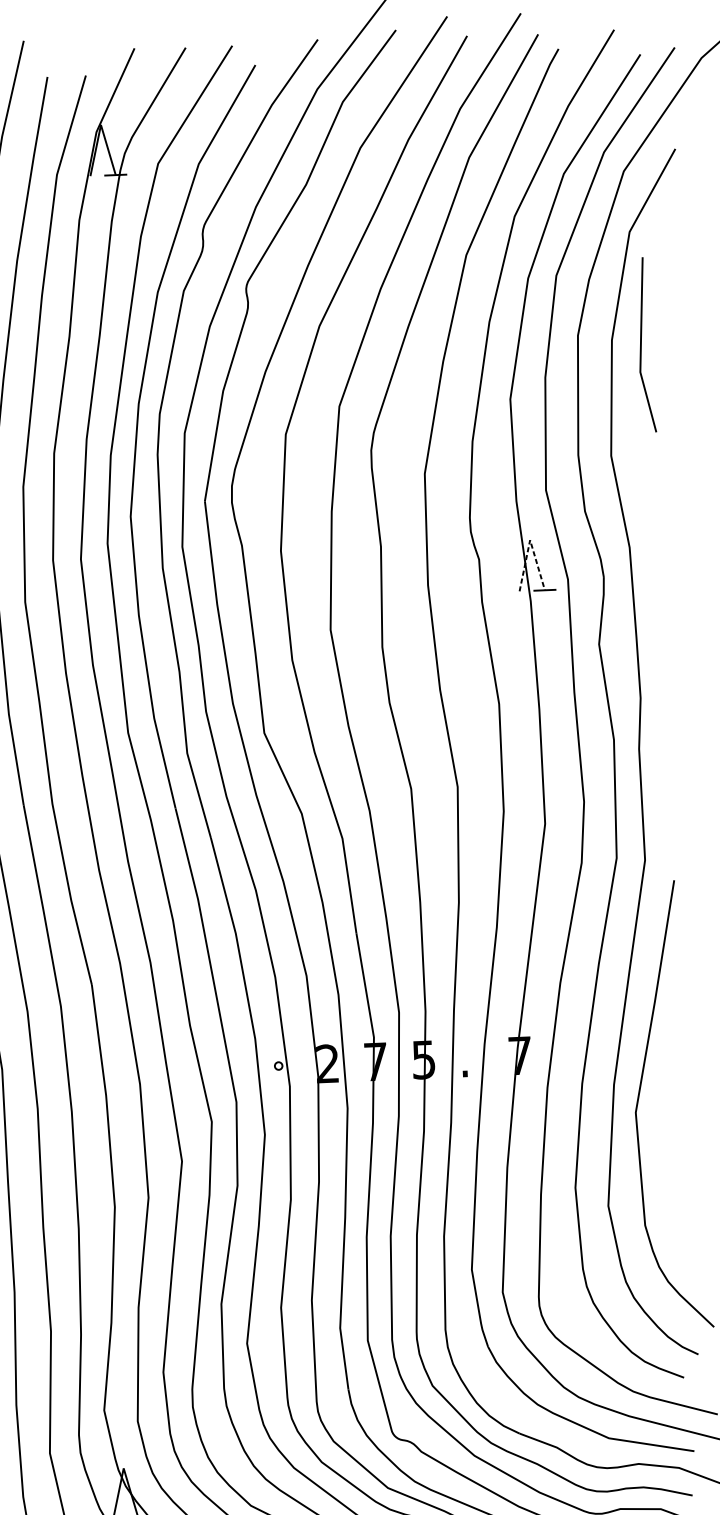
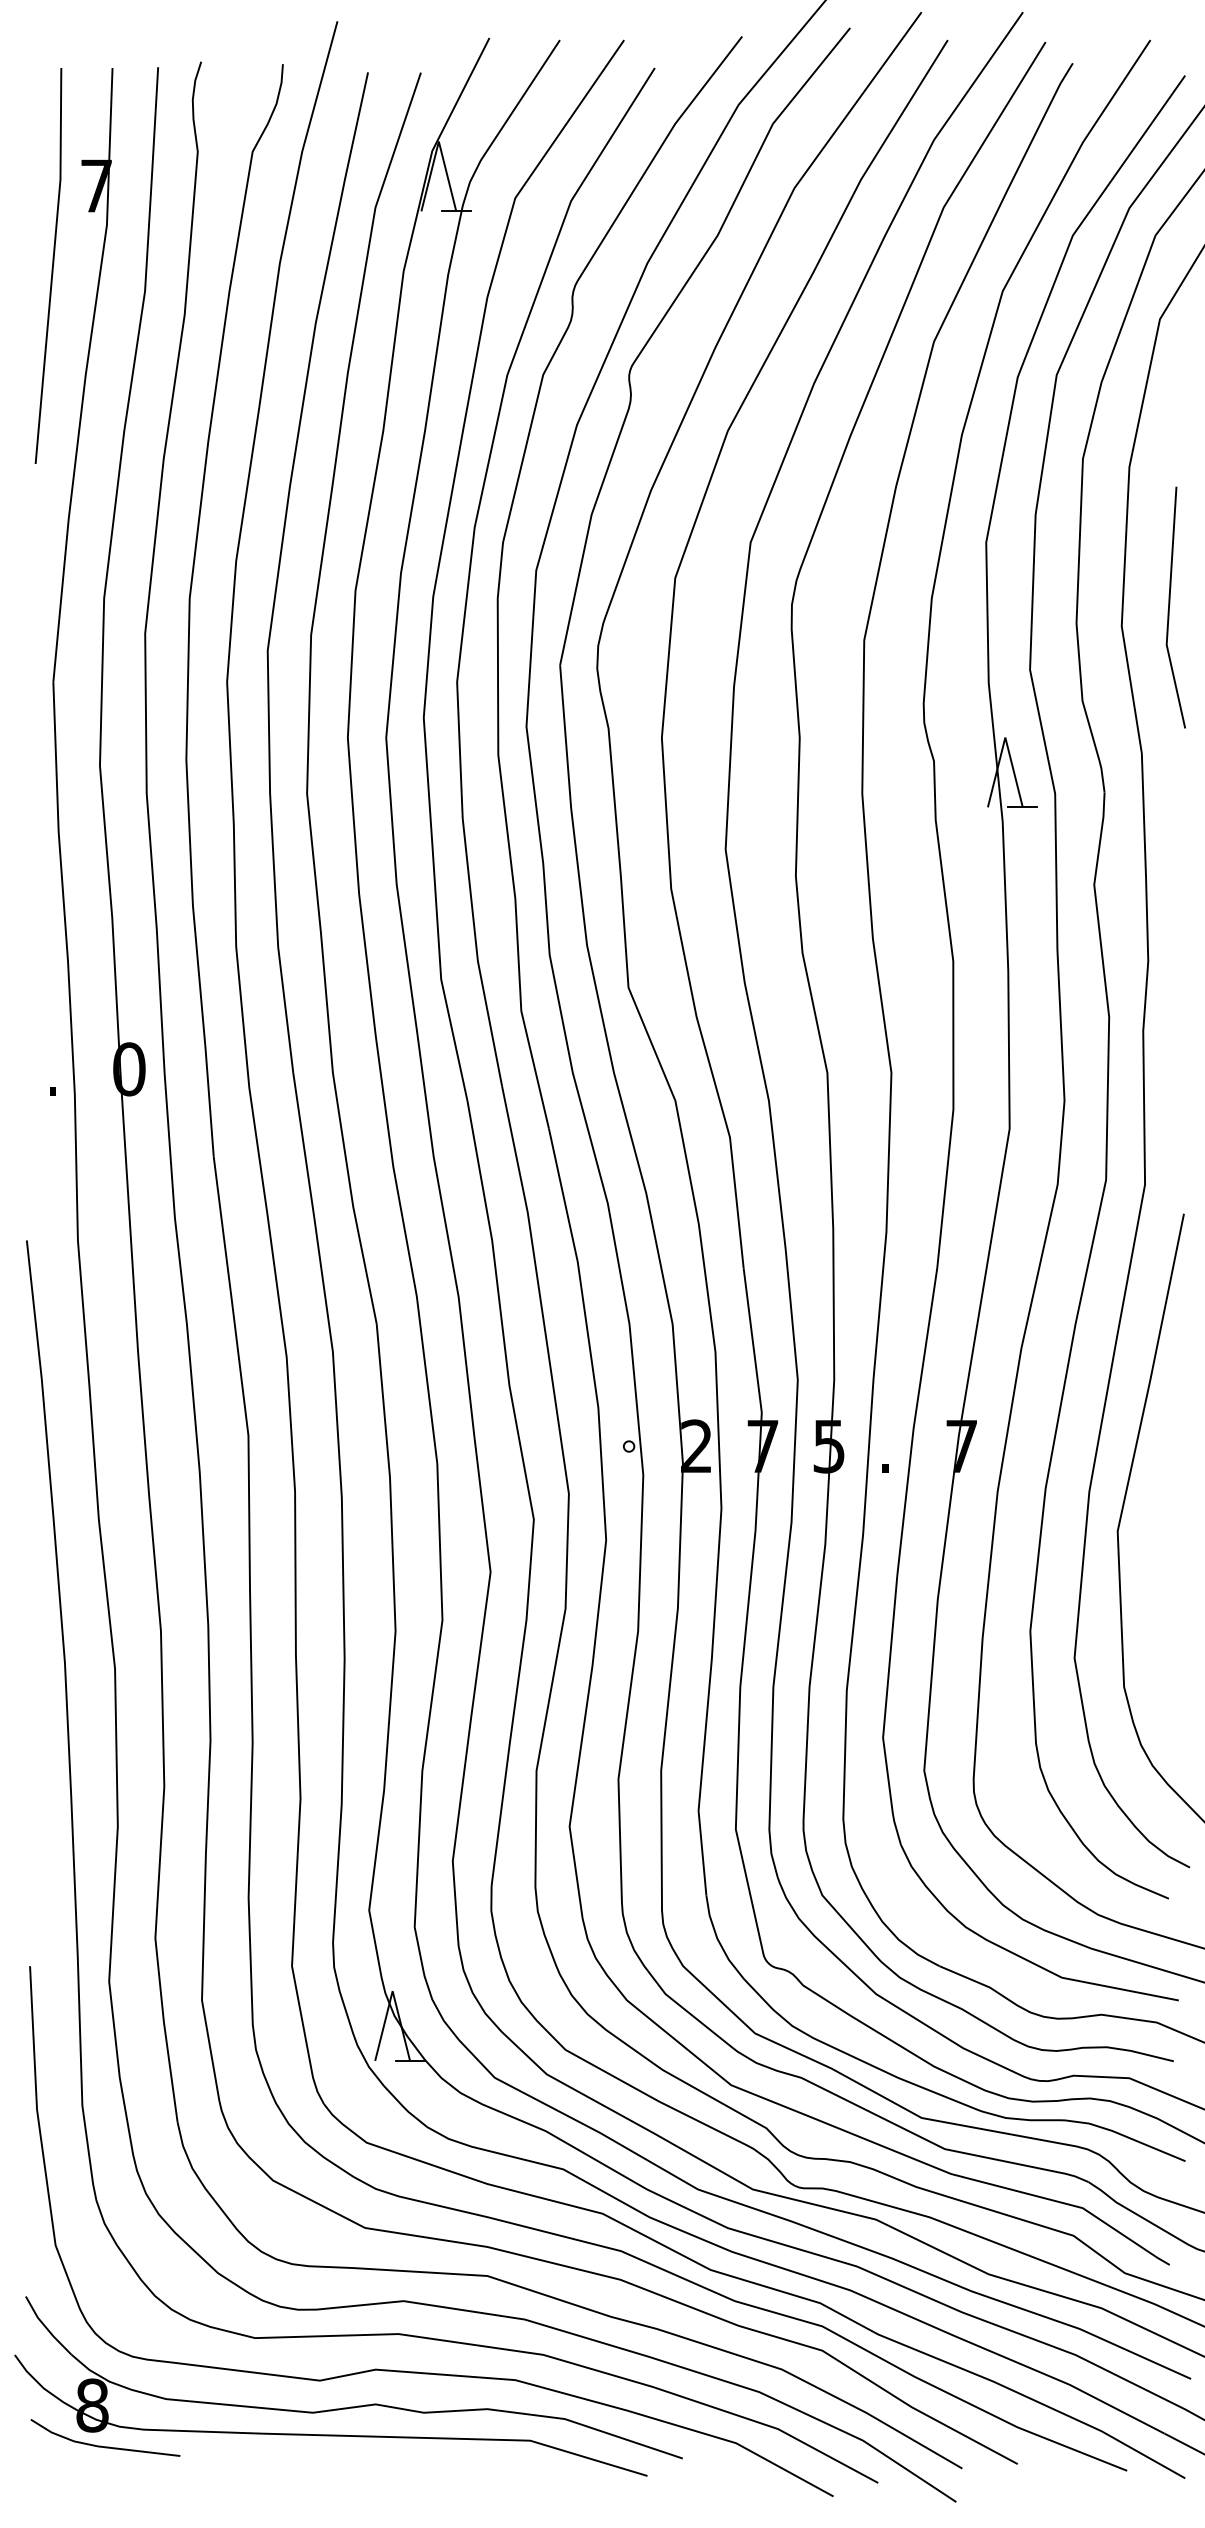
line: (641, 342) -> (1170, 604), moved
line: (530, 540) -> (1005, 737), dashed -> solid

